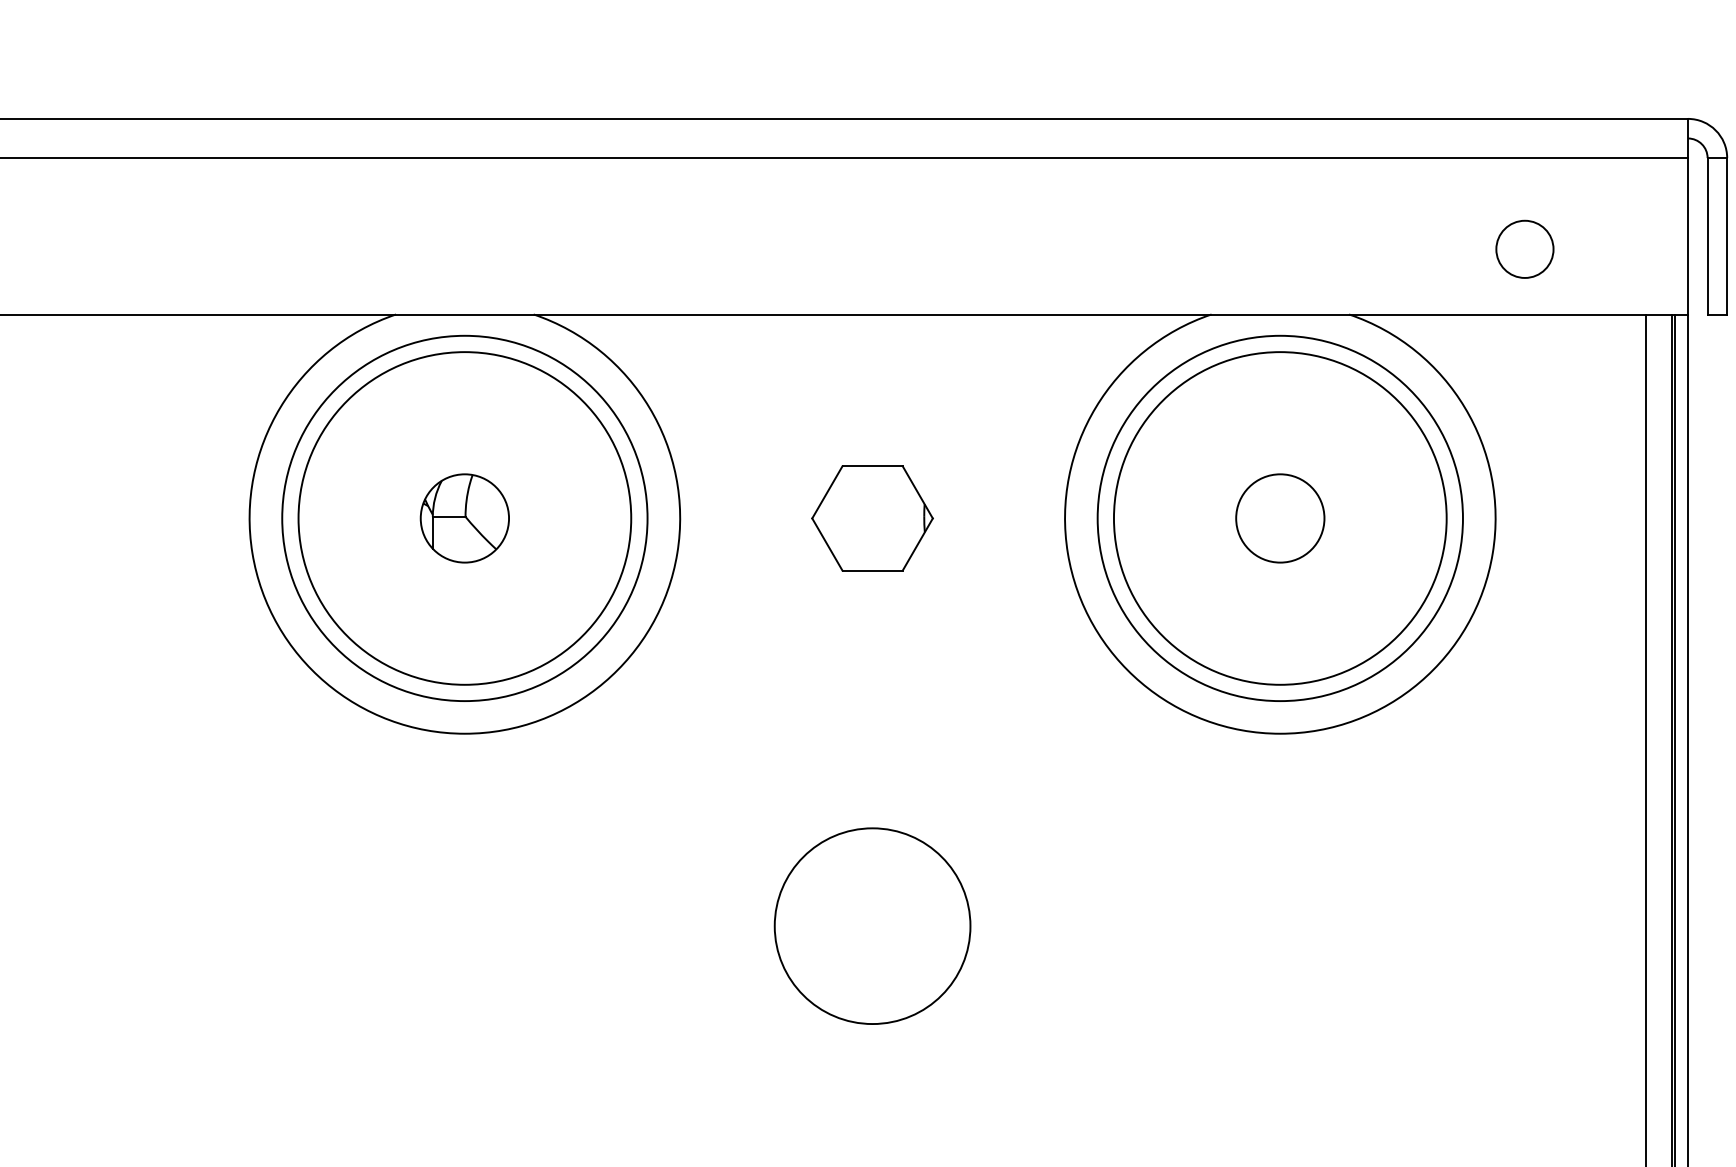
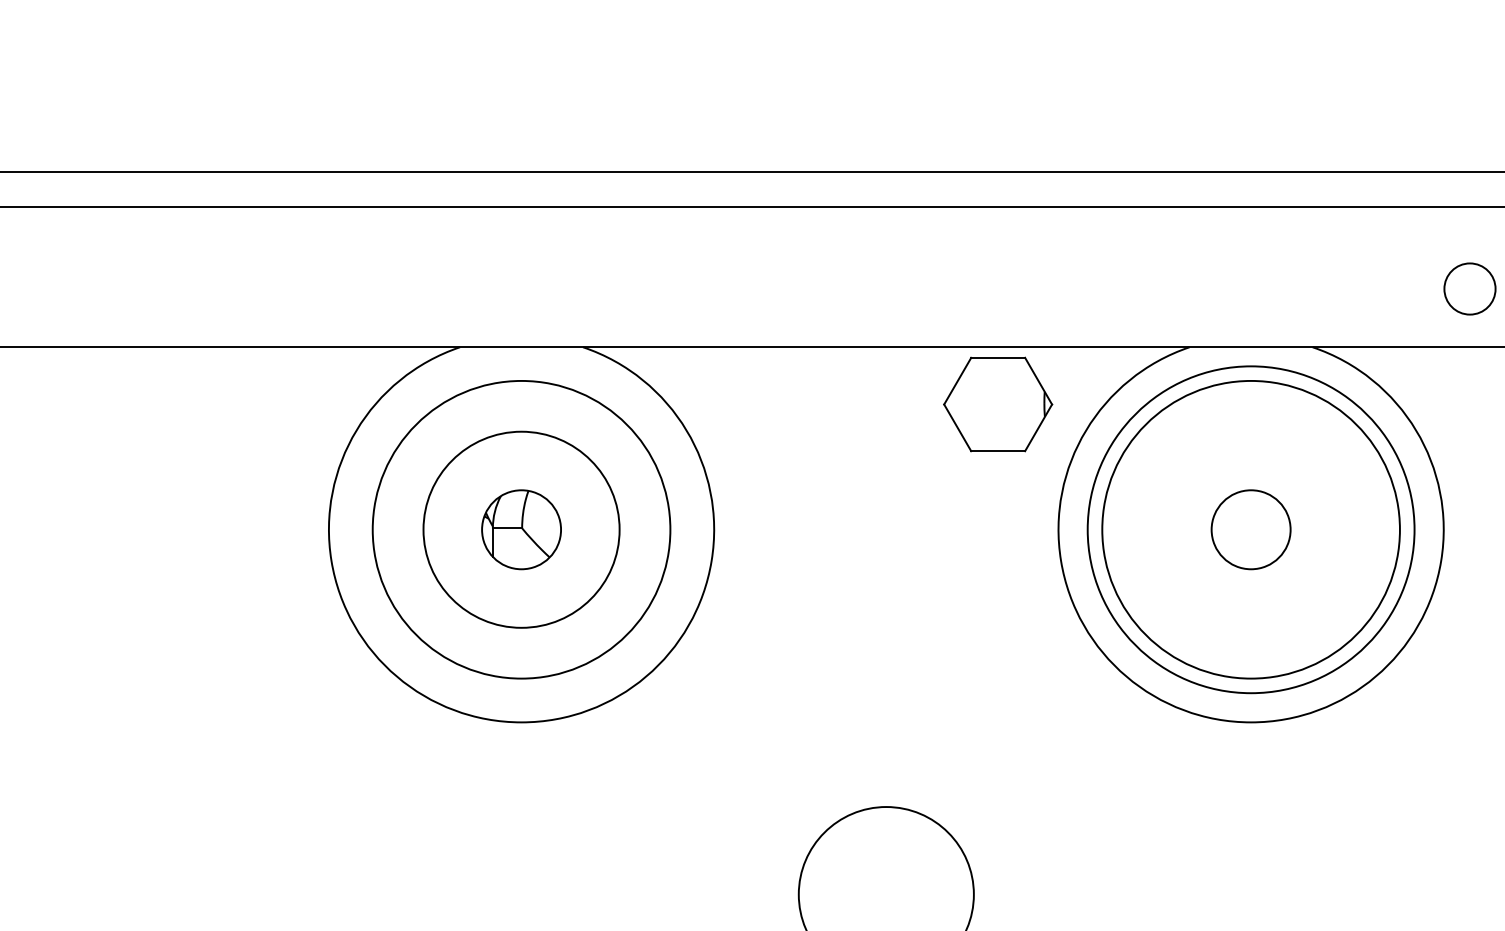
circle: (464, 518) -> (521, 529), size x0.6
part: (872, 518) -> (998, 404), moved

